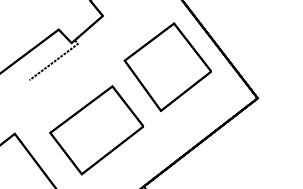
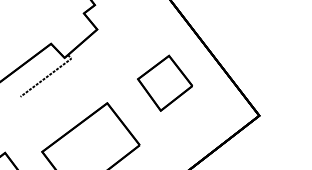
part: (167, 67) -> (164, 83), size x0.6

